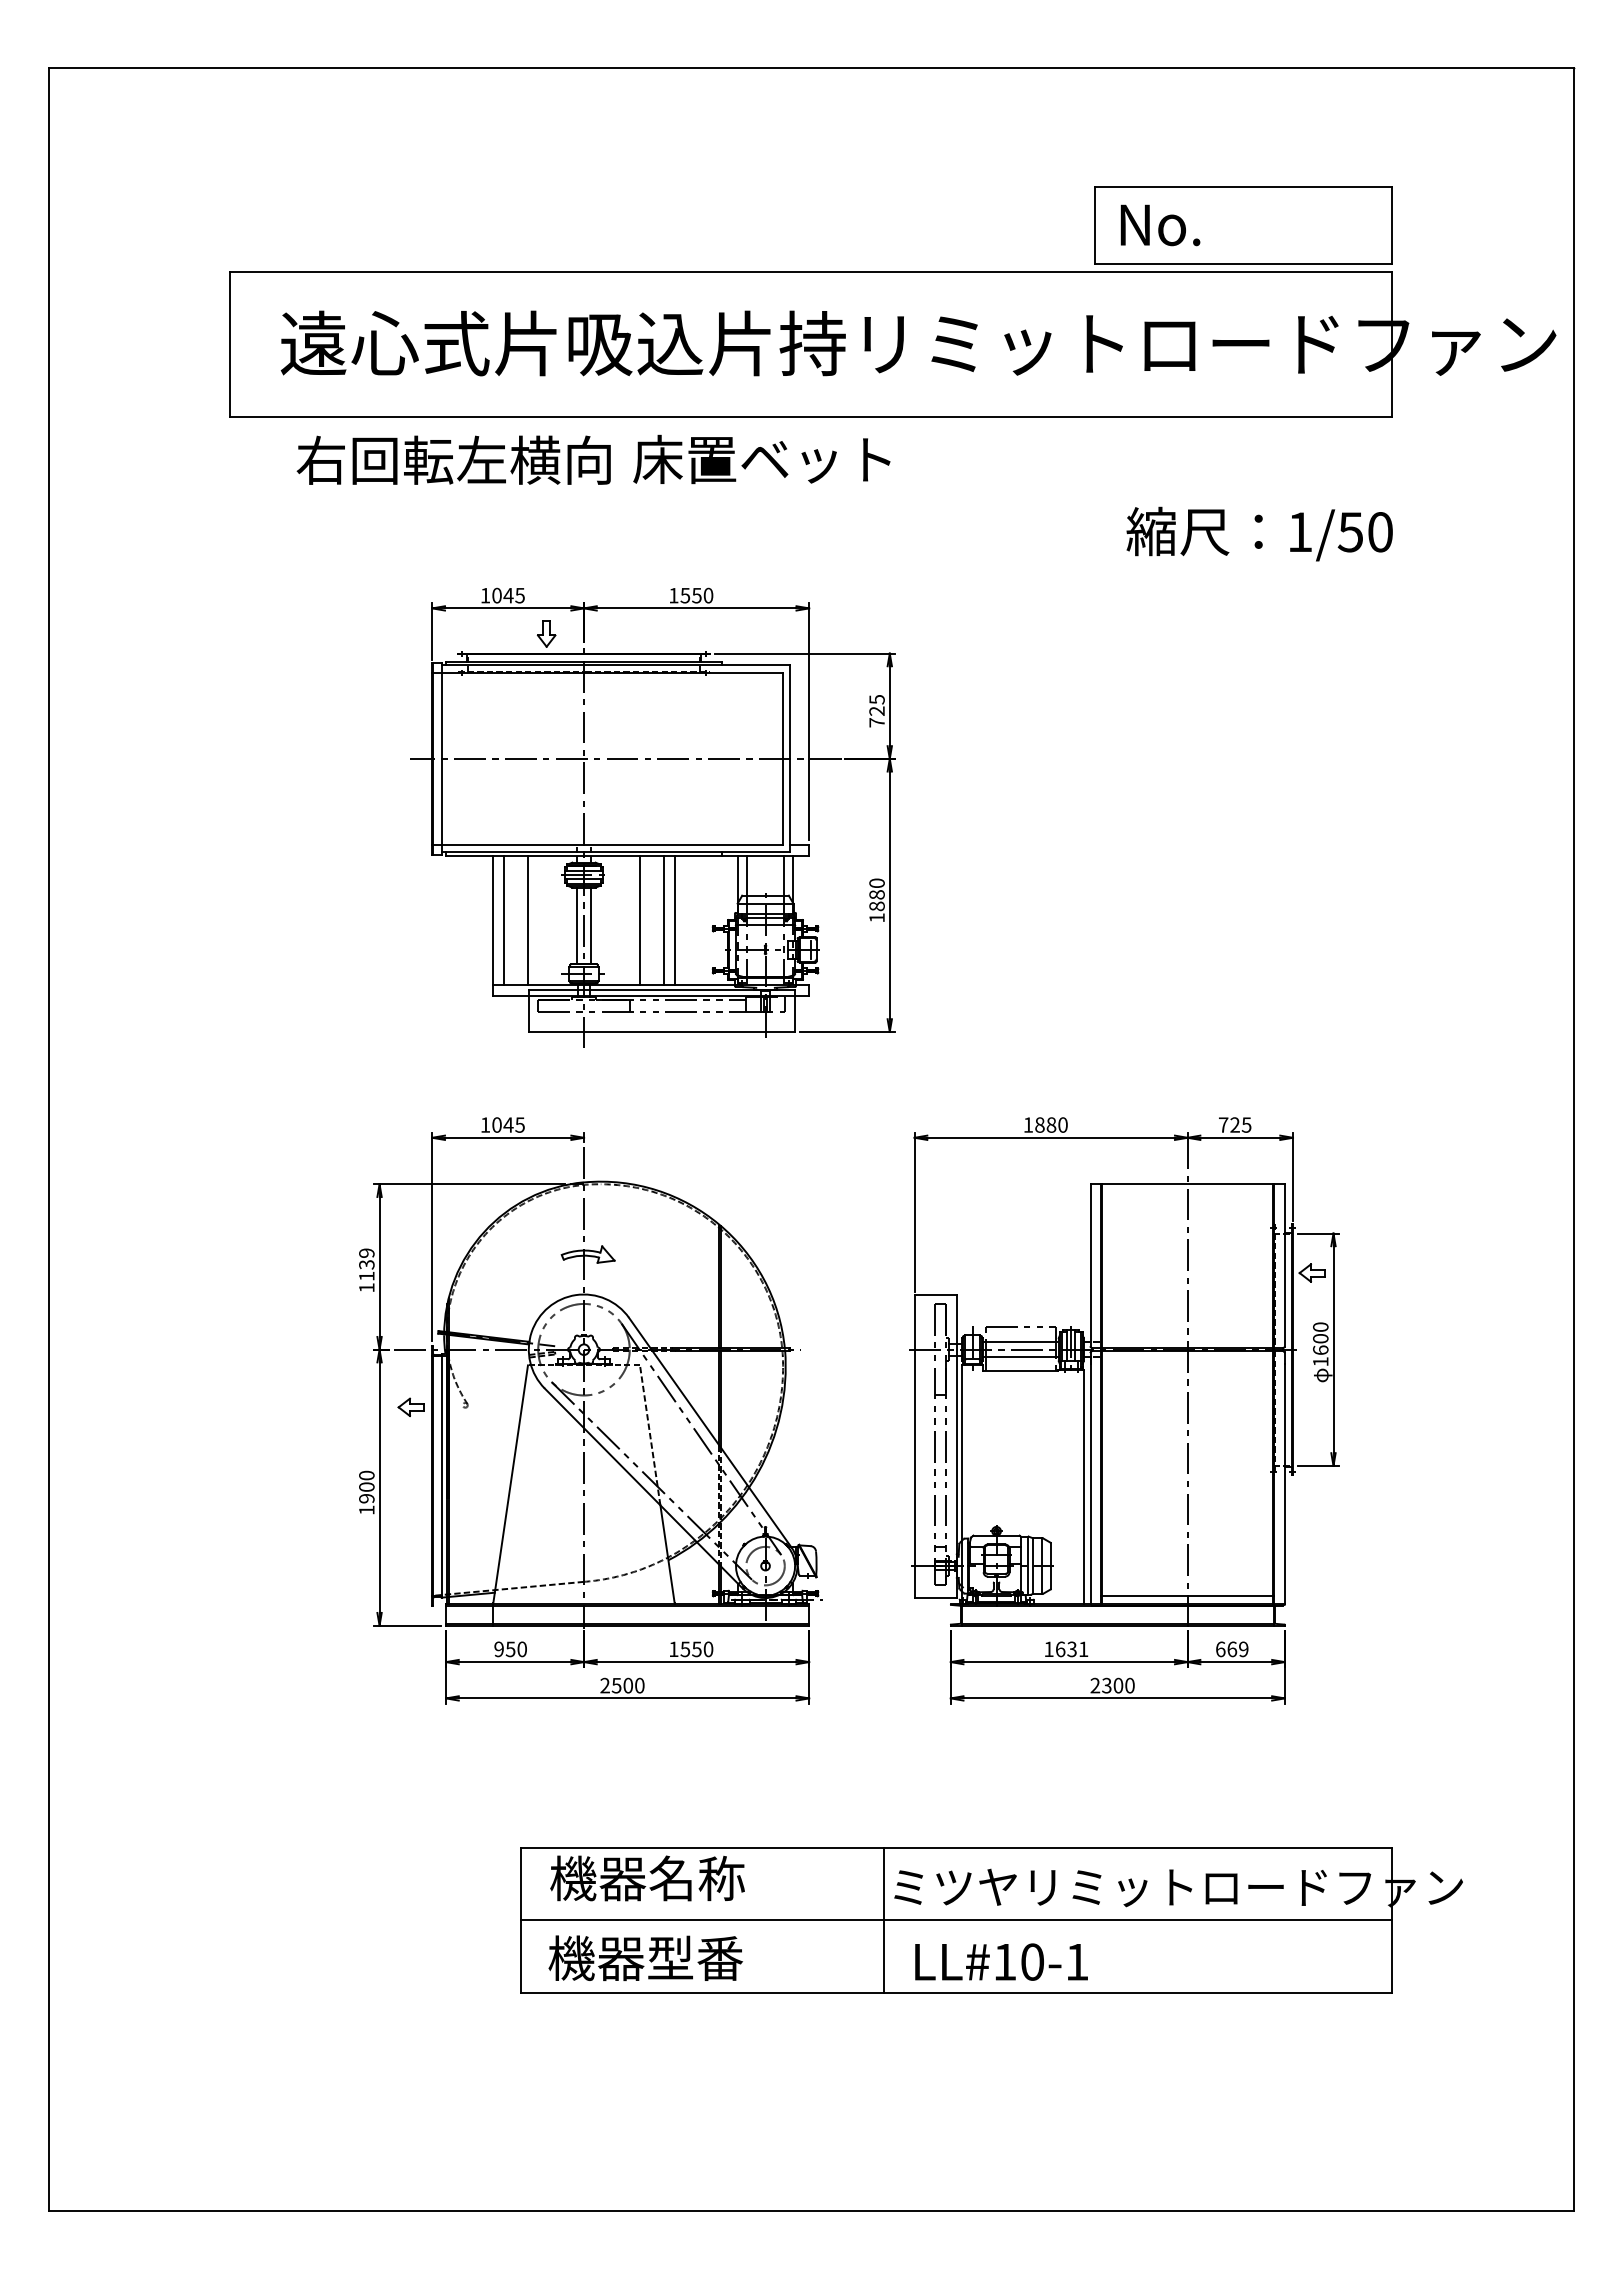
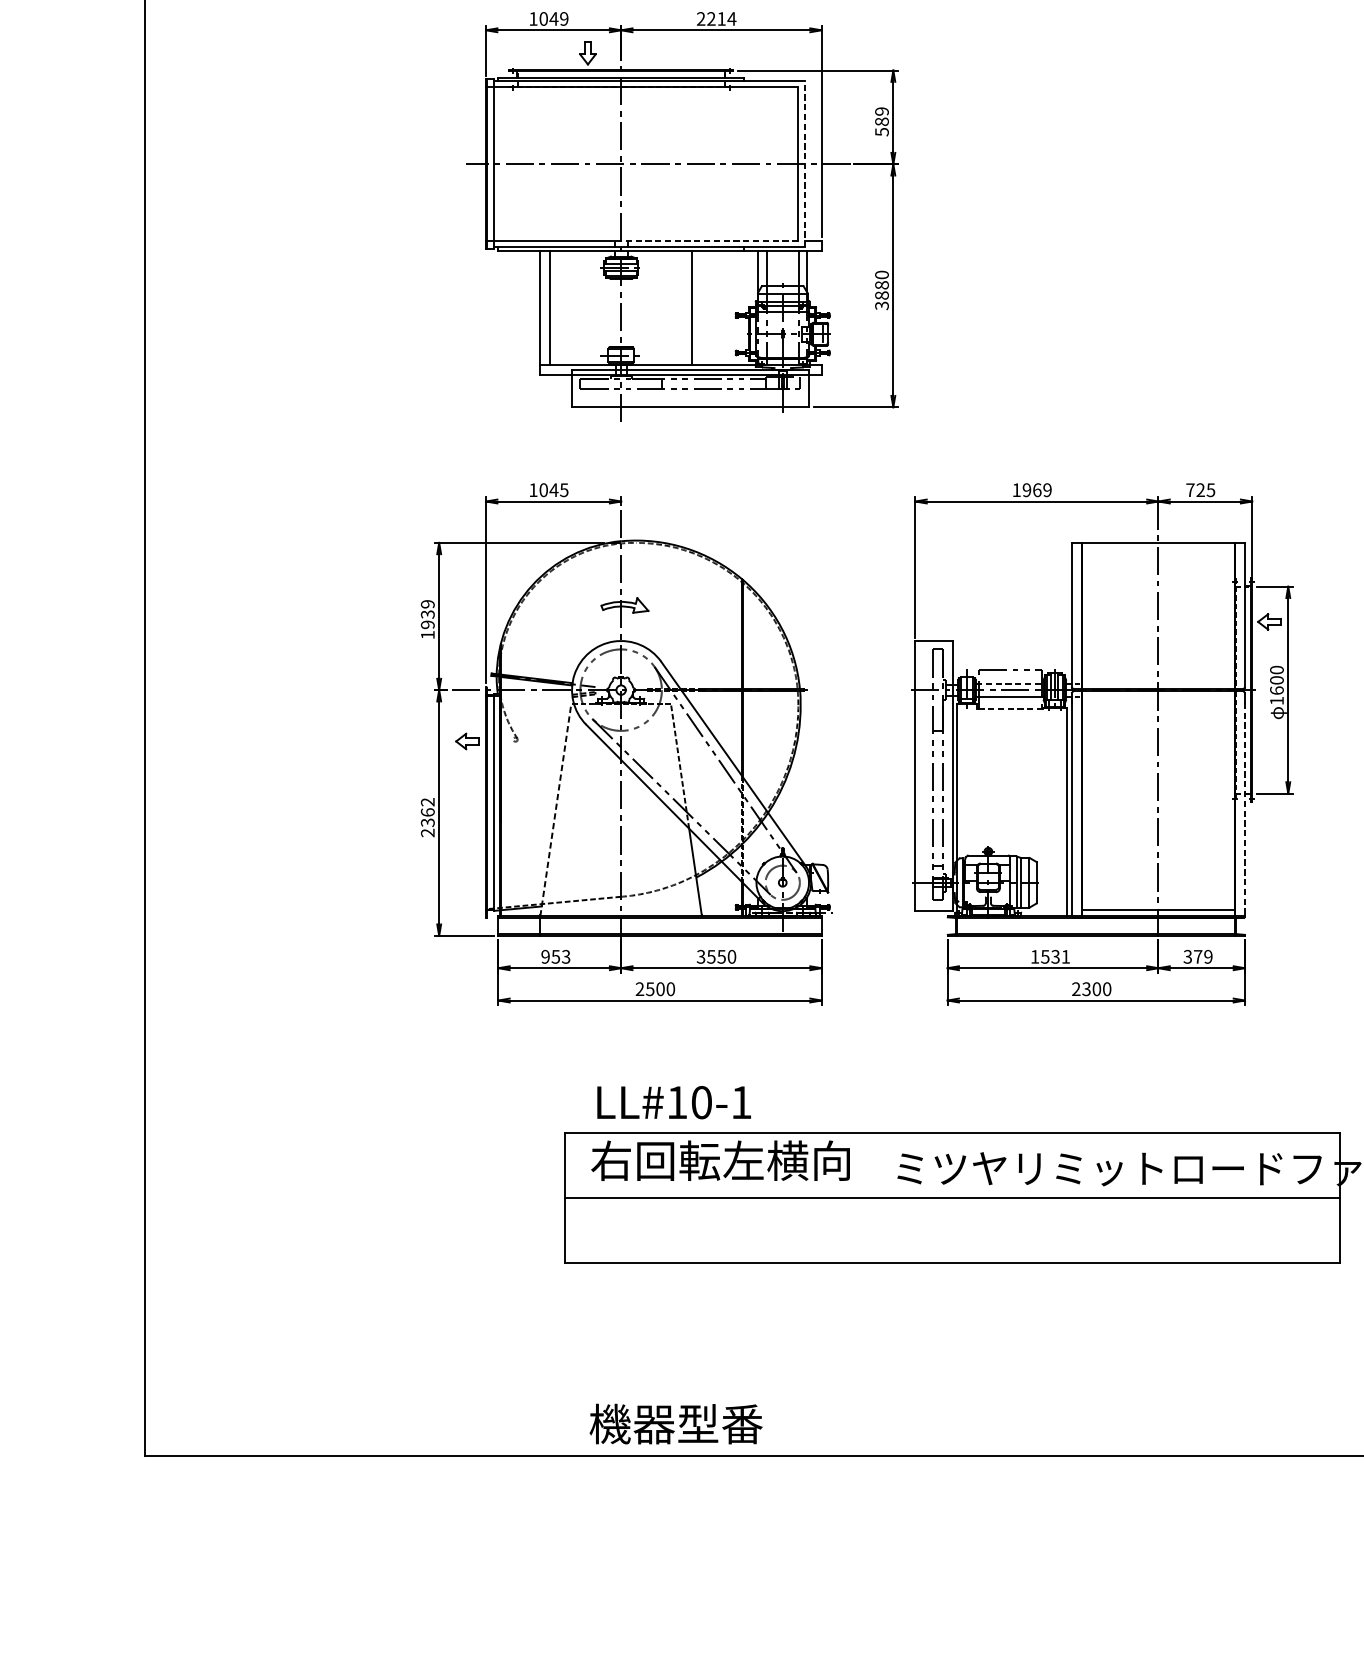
text: (519, 595) -> (563, 18), 1045 -> 1049
text: (691, 595) -> (716, 18), 1550 -> 2214
text: (876, 711) -> (881, 122), 725 -> 589
line: (790, 758) -> (804, 163), solid -> dashed
line: (683, 845) -> (709, 241), solid -> dashed
text: (876, 917) -> (881, 305), 1880 -> 3880
line: (527, 919) -> (570, 307), removed
line: (640, 919) -> (671, 307), removed
line: (674, 919) -> (701, 307), removed
line: (576, 925) -> (614, 312), removed
line: (591, 925) -> (627, 312), removed
text: (1051, 1124) -> (1037, 489), 1880 -> 1969
text: (366, 1276) -> (427, 624), 1139 -> 1939
line: (1021, 1342) -> (1010, 683), solid -> dashed
line: (1020, 1371) -> (1009, 709), solid -> dashed
line: (1284, 1483) -> (1244, 809), solid -> dashed
line: (510, 1484) -> (555, 810), solid -> dashed
text: (366, 1492) -> (427, 817), 1900 -> 2362
text: (521, 1649) -> (565, 956), 950 -> 953
text: (673, 1649) -> (700, 956), 1550 -> 3550
text: (1060, 1649) -> (1045, 956), 1631 -> 1531
text: (1226, 1649) -> (1193, 956), 669 -> 379
text: (695, 1878) -> (720, 1160), 機器名称 -> 右回転左横向
line: (883, 1919) -> (887, 1197), removed
text: (645, 1957) -> (675, 1423), moved
text: (1001, 1961) -> (674, 1102), moved

